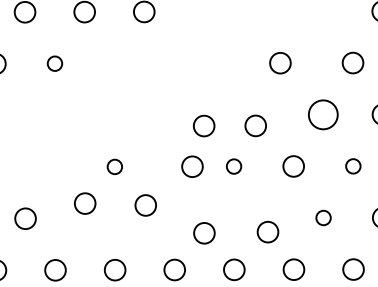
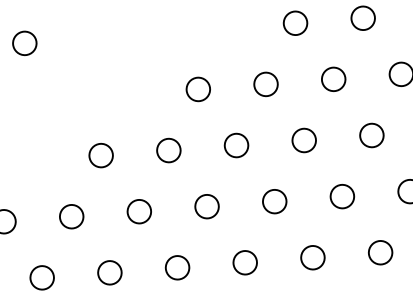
circle: (54, 63) -> (24, 43), size x1.43
circle: (280, 63) -> (295, 23), moved
circle: (323, 114) -> (333, 79), size x0.71
circle: (204, 125) -> (198, 88), moved
circle: (255, 125) -> (265, 83), moved
circle: (114, 166) -> (100, 155), size x1.43
circle: (192, 166) -> (168, 150), moved
circle: (233, 166) -> (235, 145), size x1.43
circle: (353, 166) -> (372, 135), size x1.43
circle: (85, 203) -> (72, 216), moved
circle: (145, 205) -> (139, 211), moved
circle: (323, 217) -> (342, 196), size x1.43
circle: (267, 232) -> (274, 202), moved
circle: (204, 233) -> (207, 206), moved

